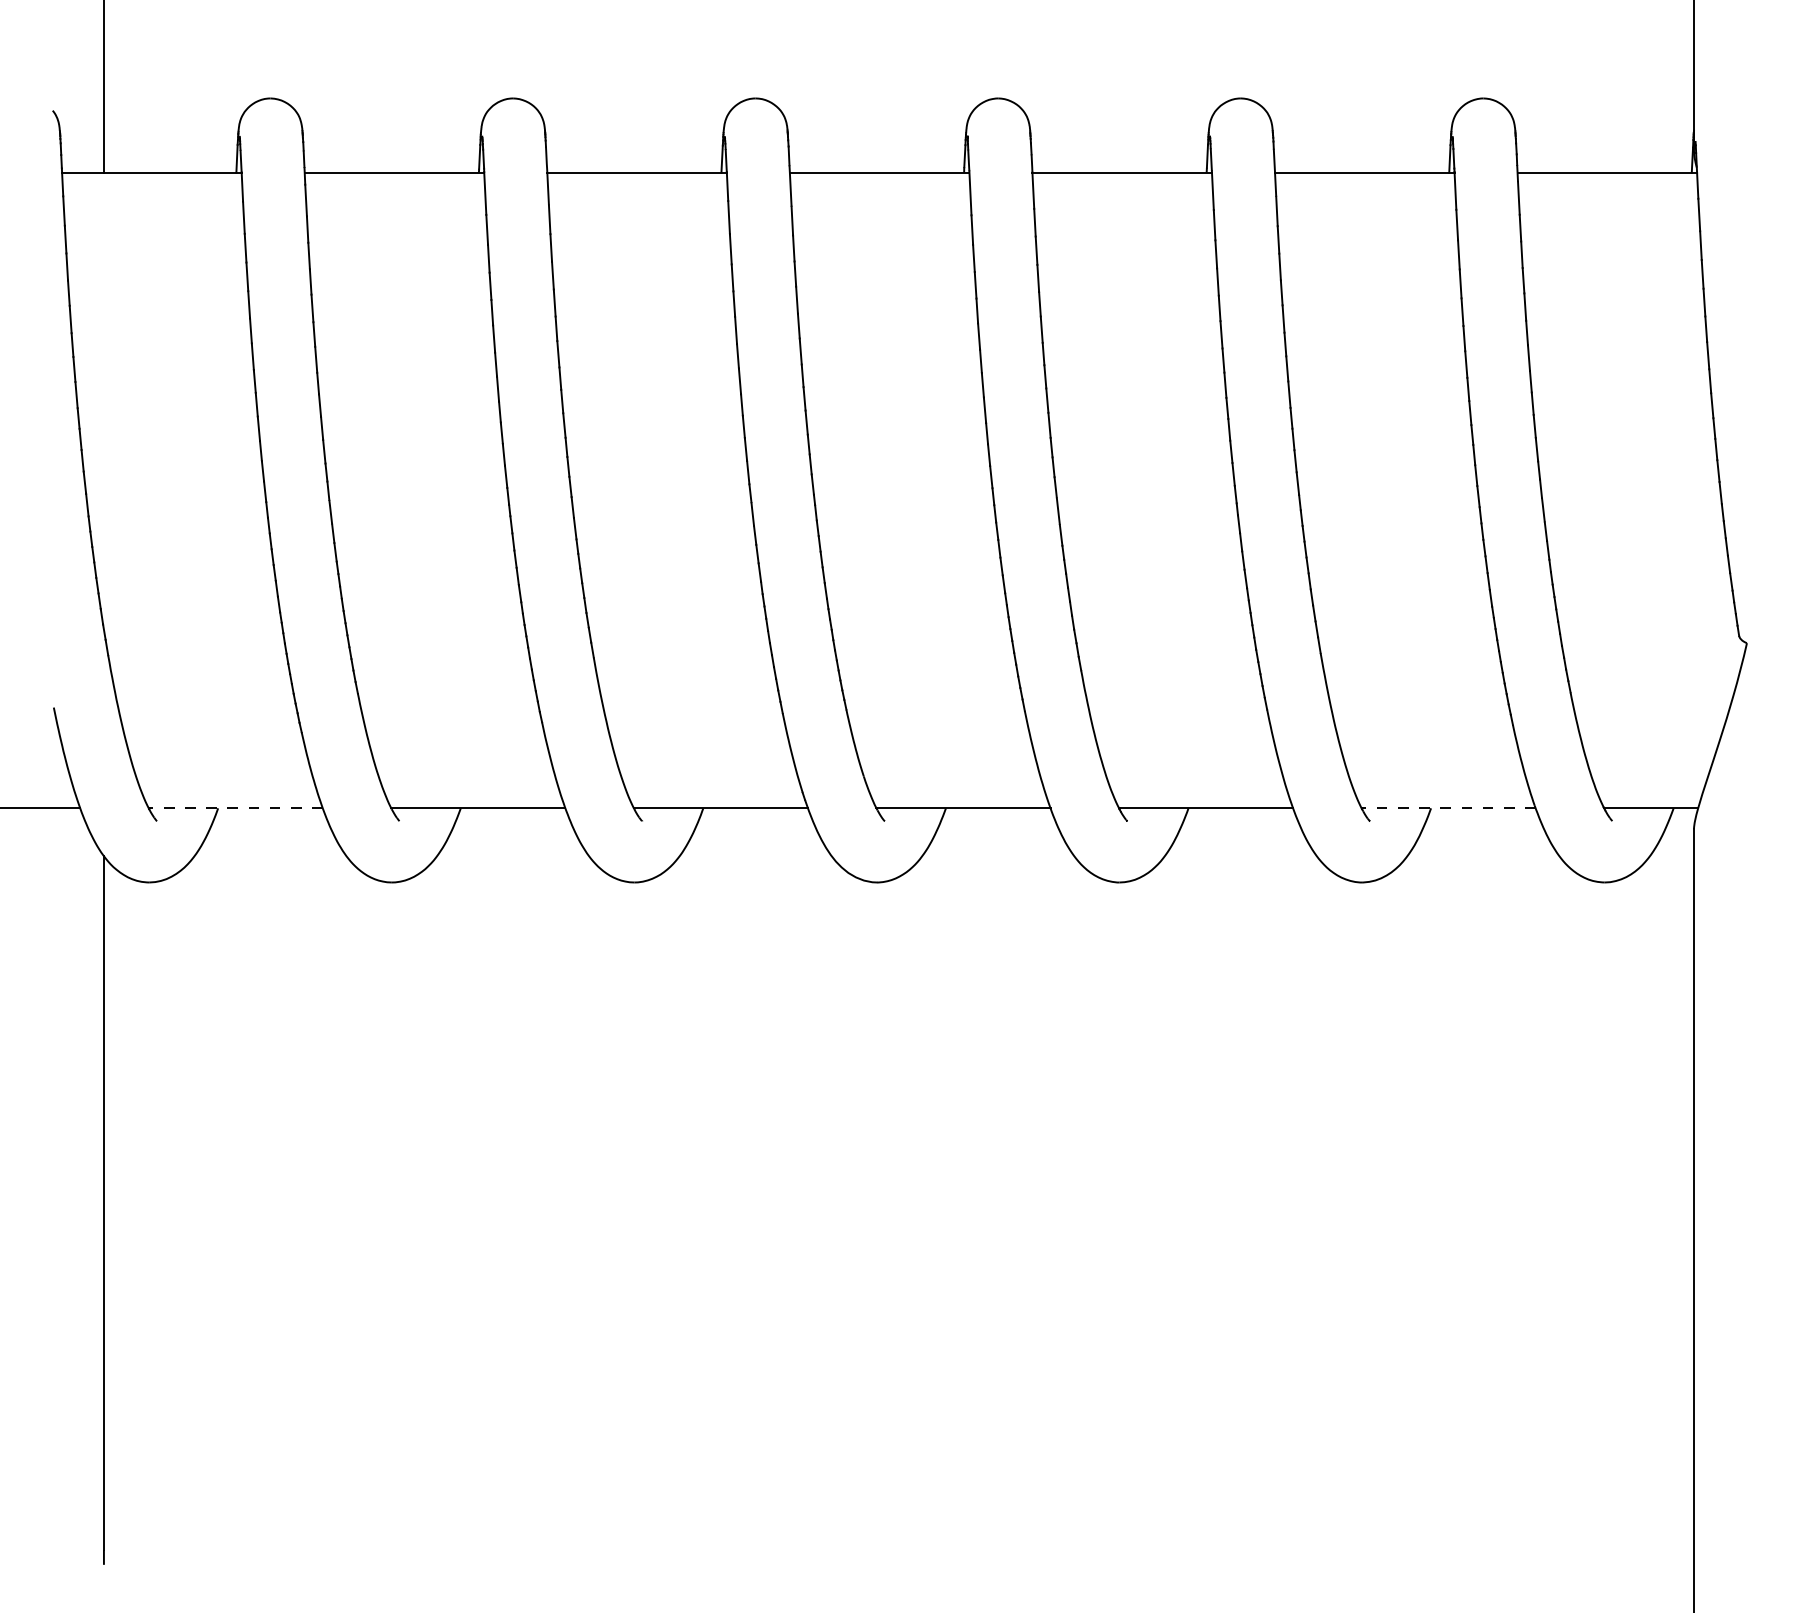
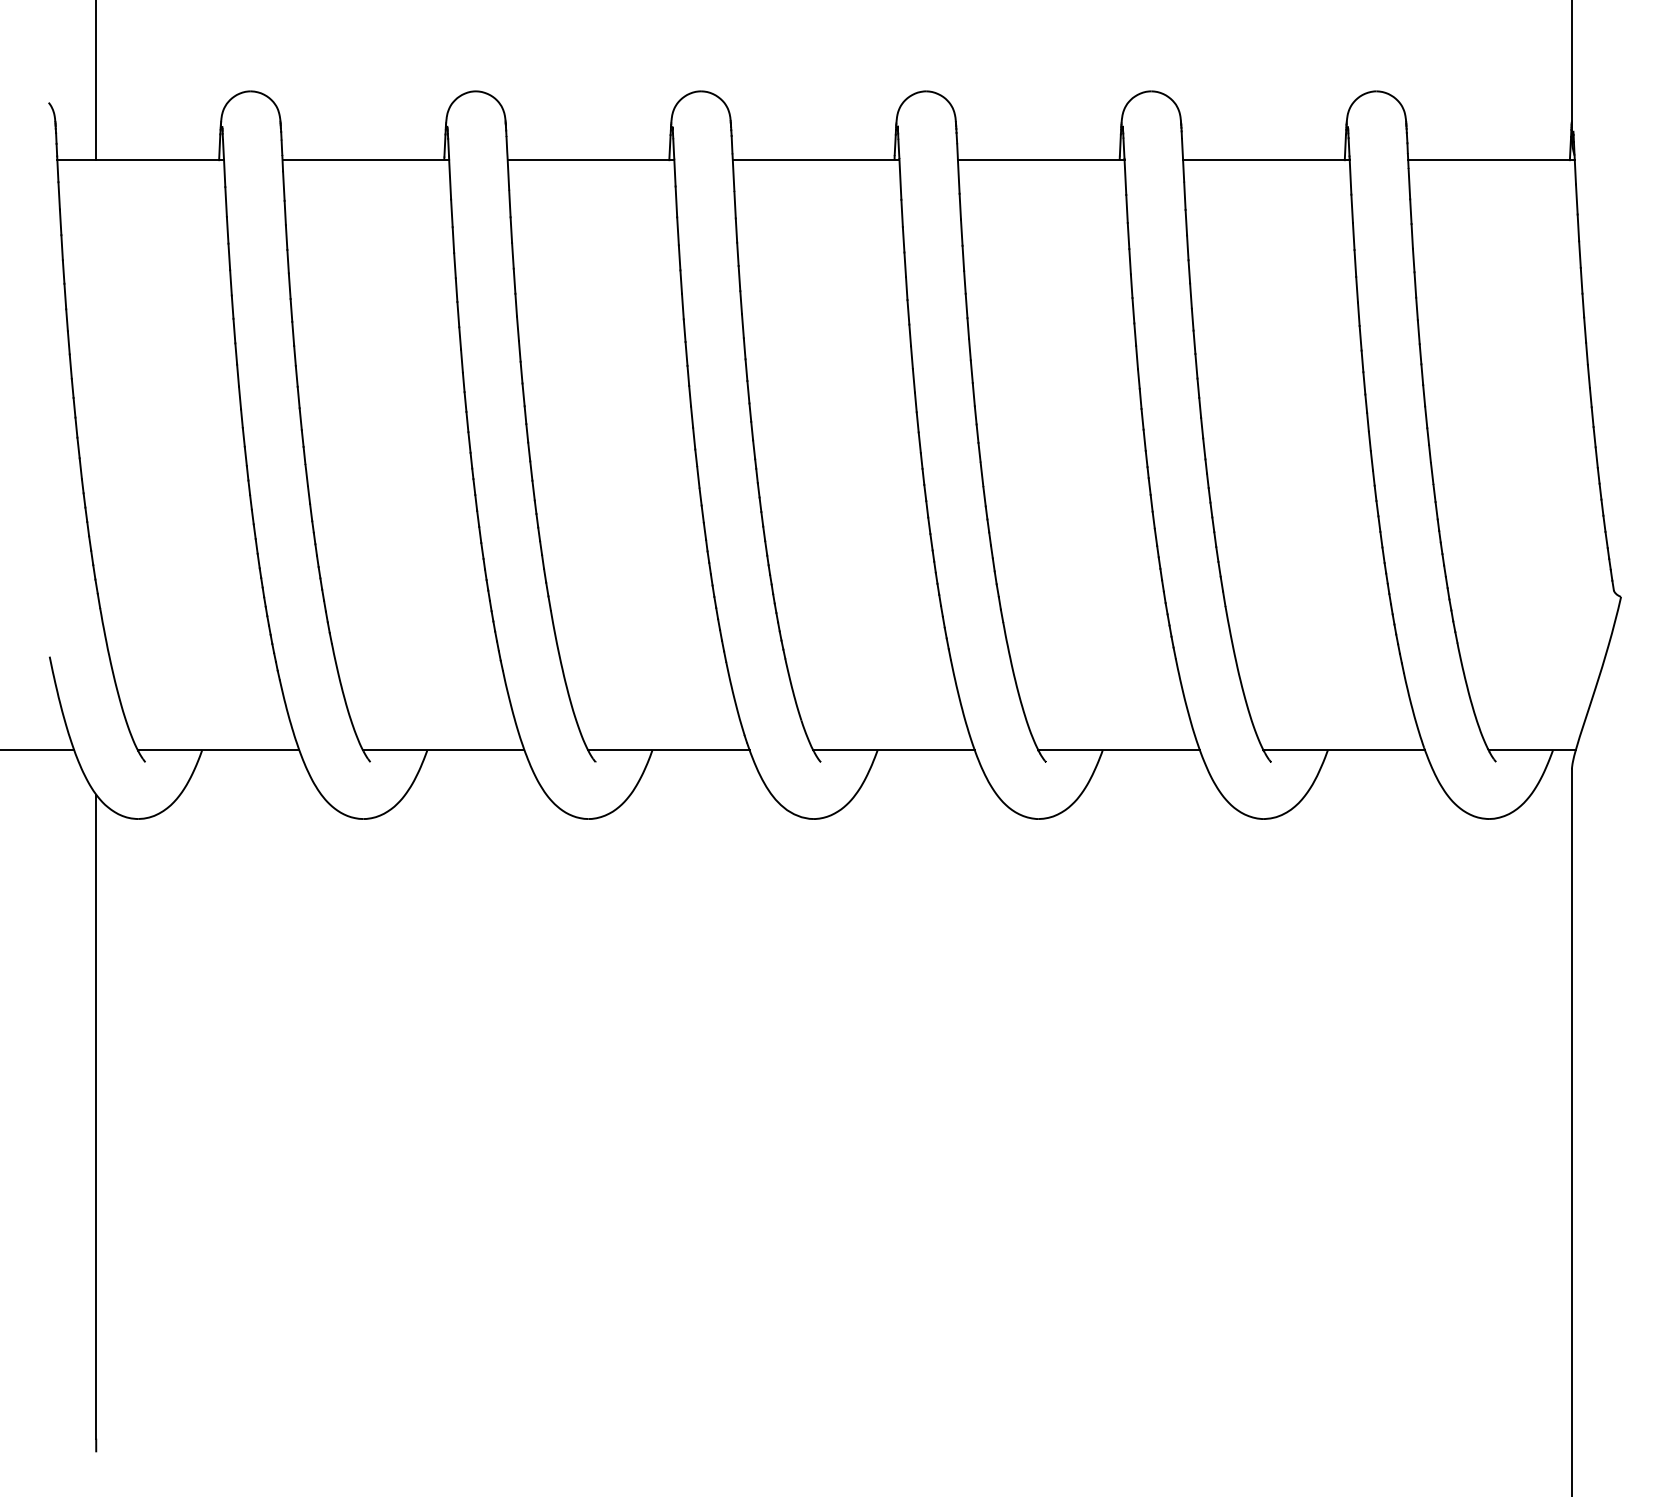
line: (235, 808) -> (218, 750), dashed -> solid
line: (1448, 808) -> (1344, 750), dashed -> solid

